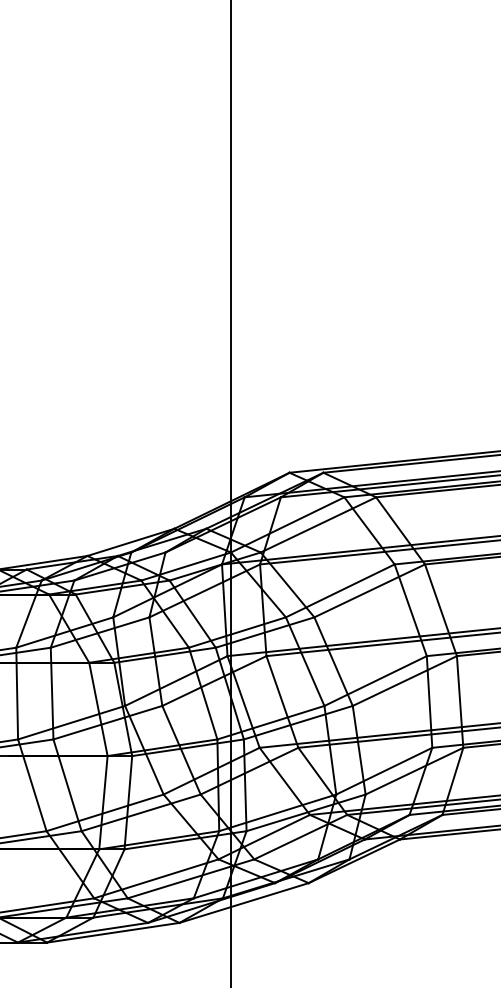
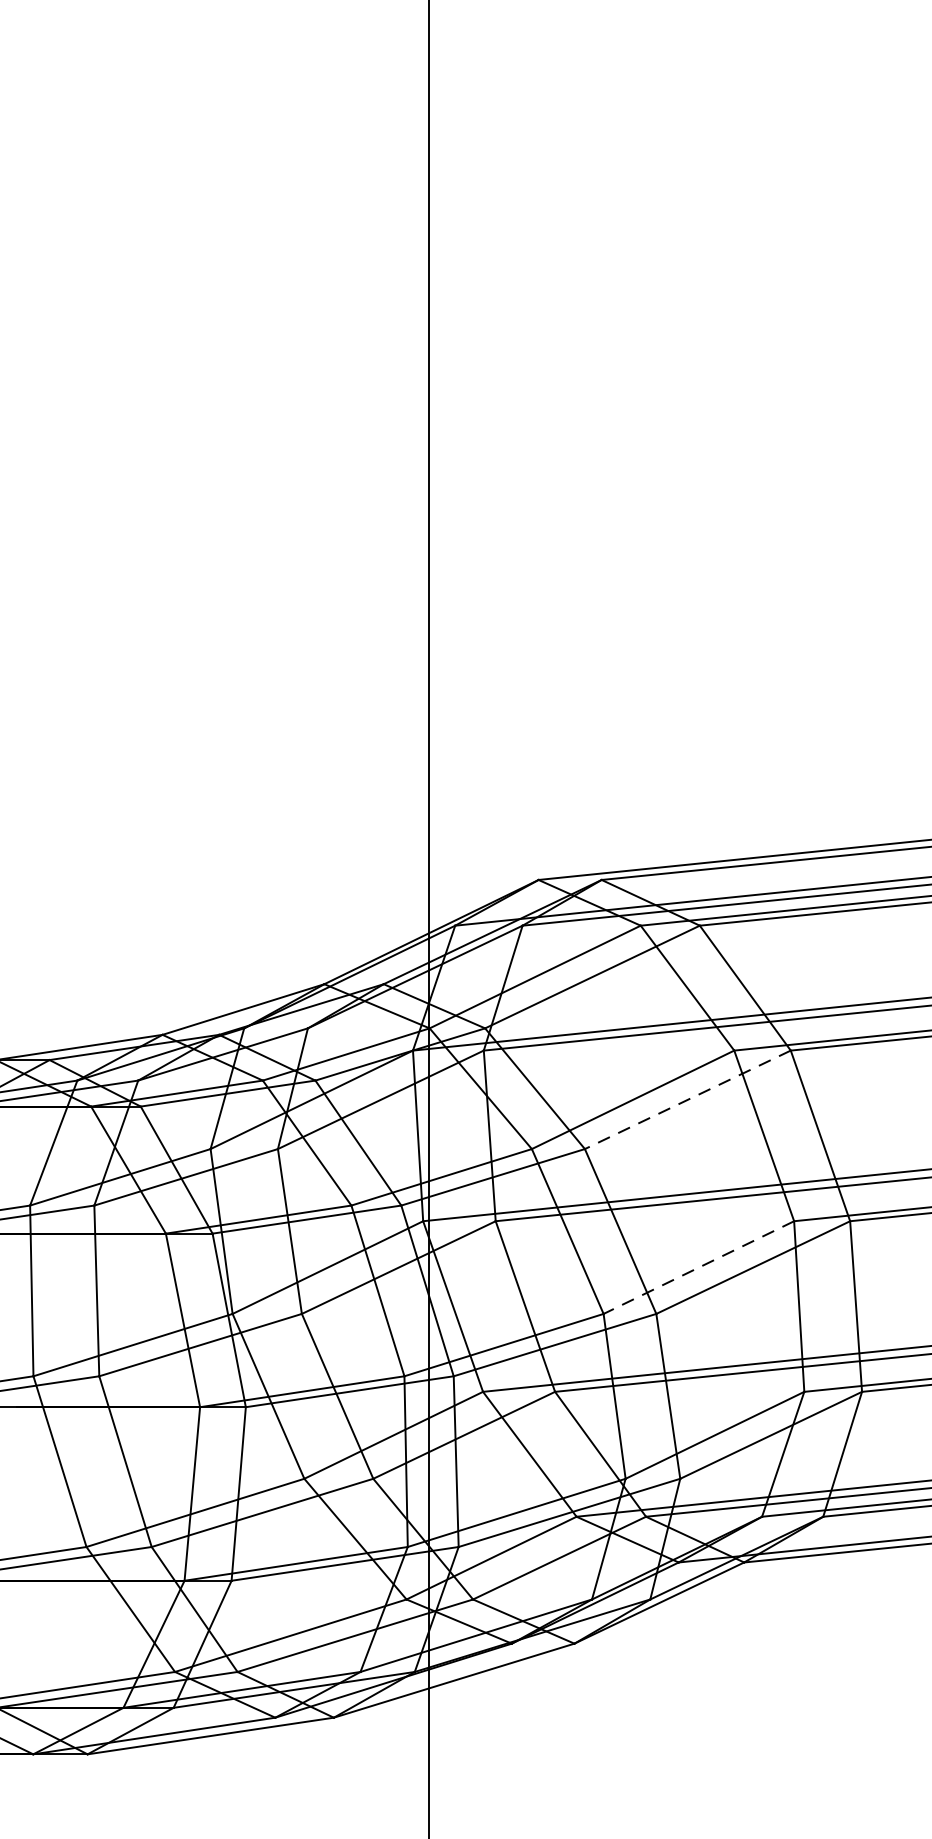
line: (369, 591) -> (687, 1100), solid -> dashed
line: (375, 681) -> (698, 1268), solid -> dashed

